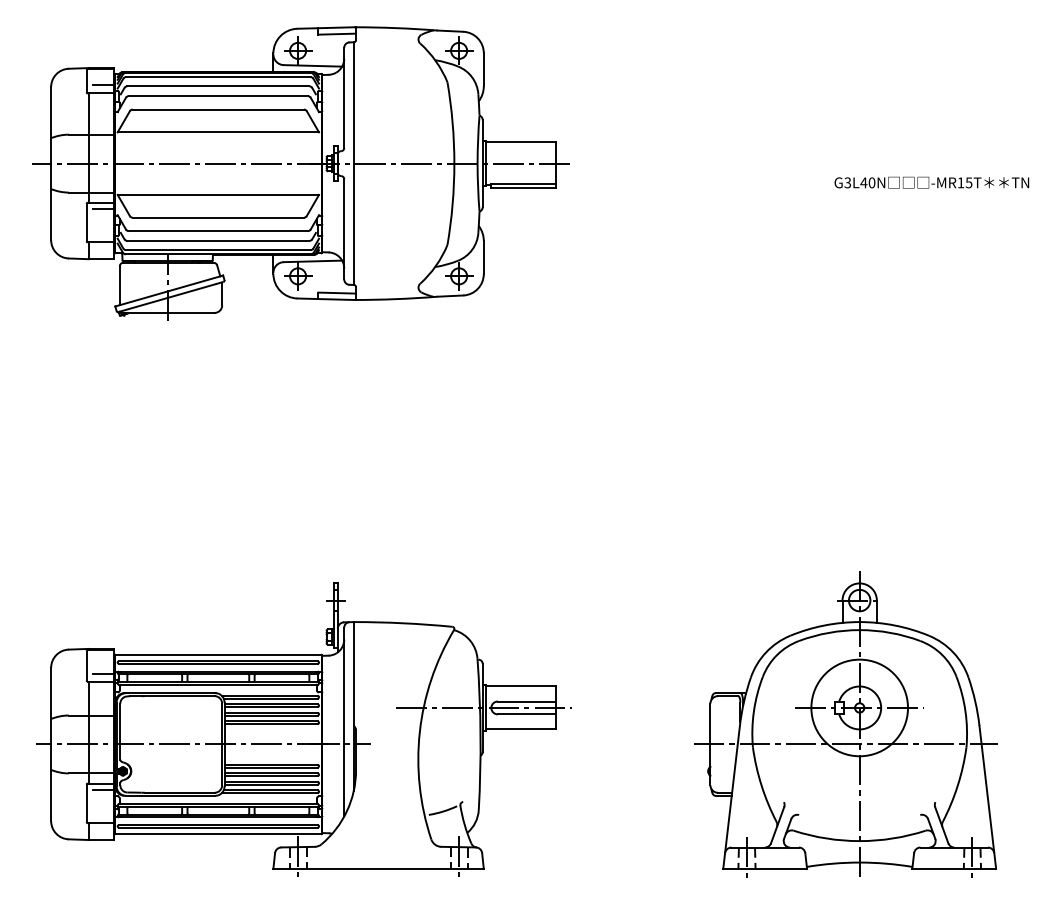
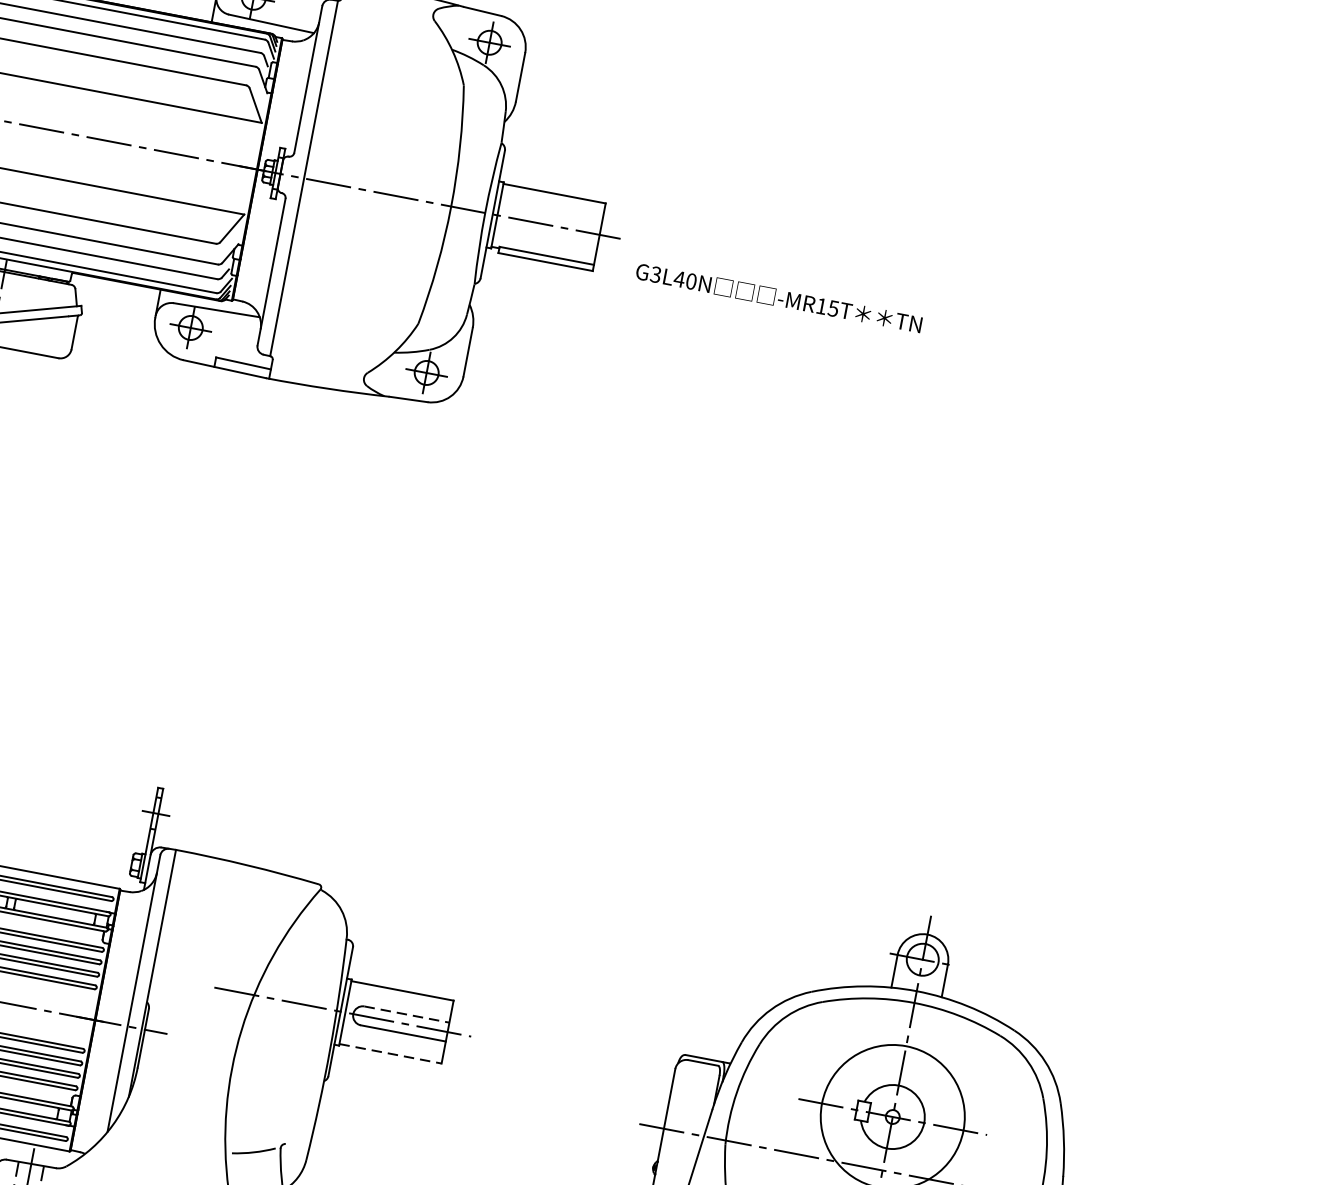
text: (931, 182) -> (778, 297), moved
line: (526, 701) -> (406, 1014), solid -> dashed
line: (520, 729) -> (389, 1053), solid -> dashed

